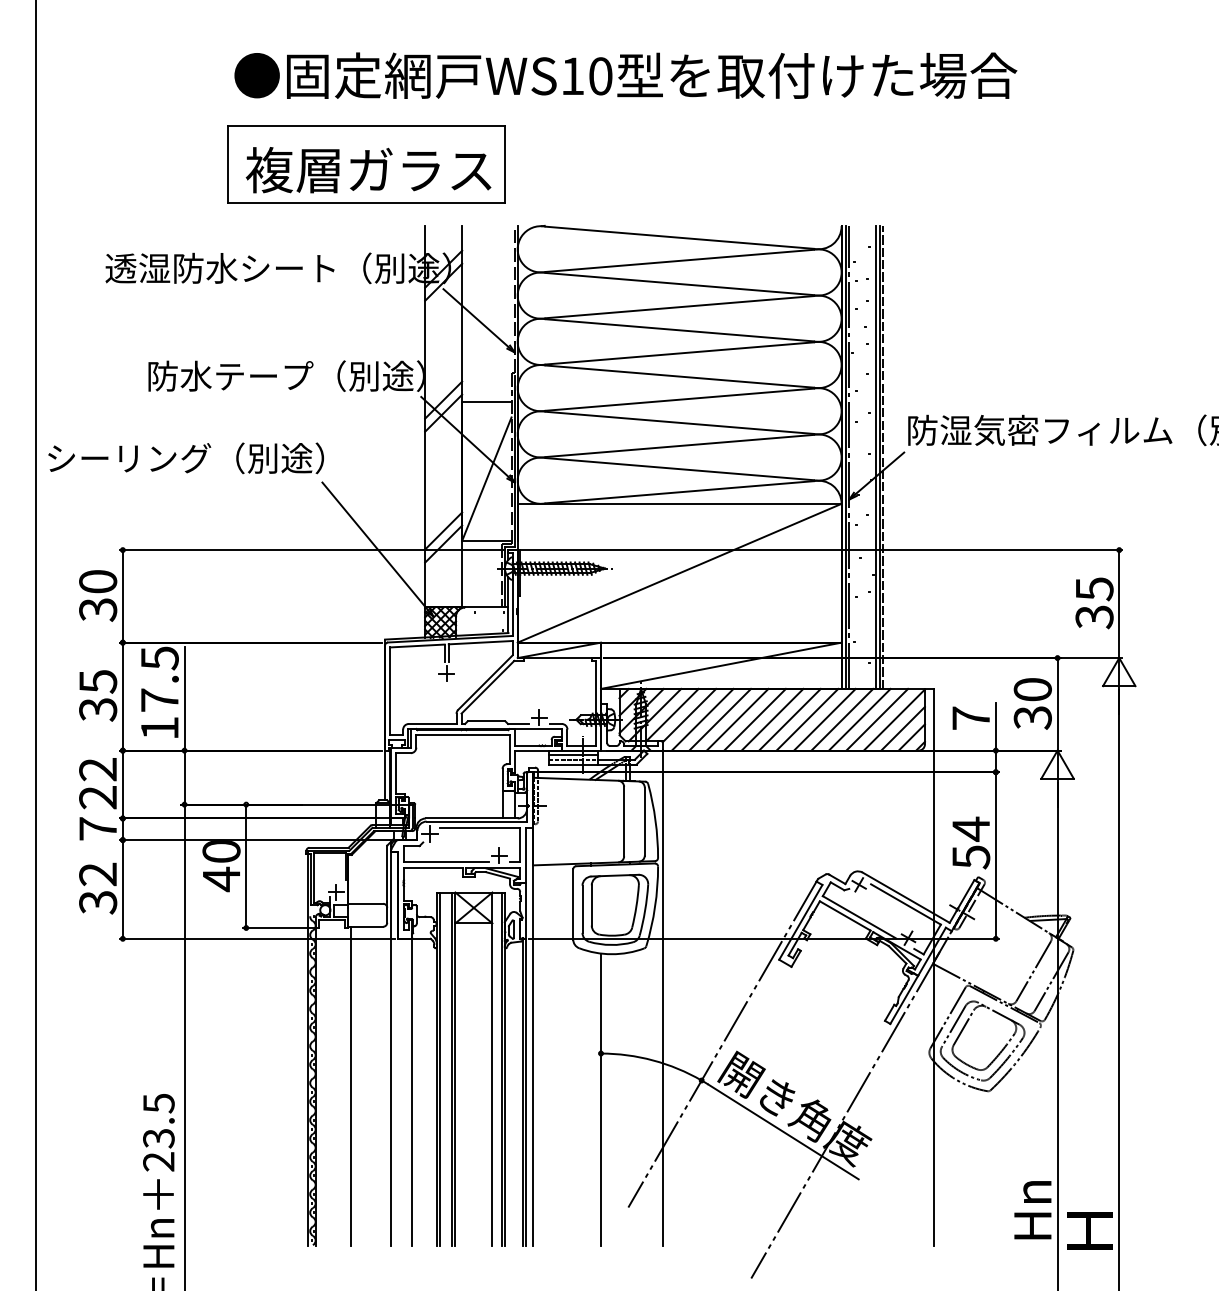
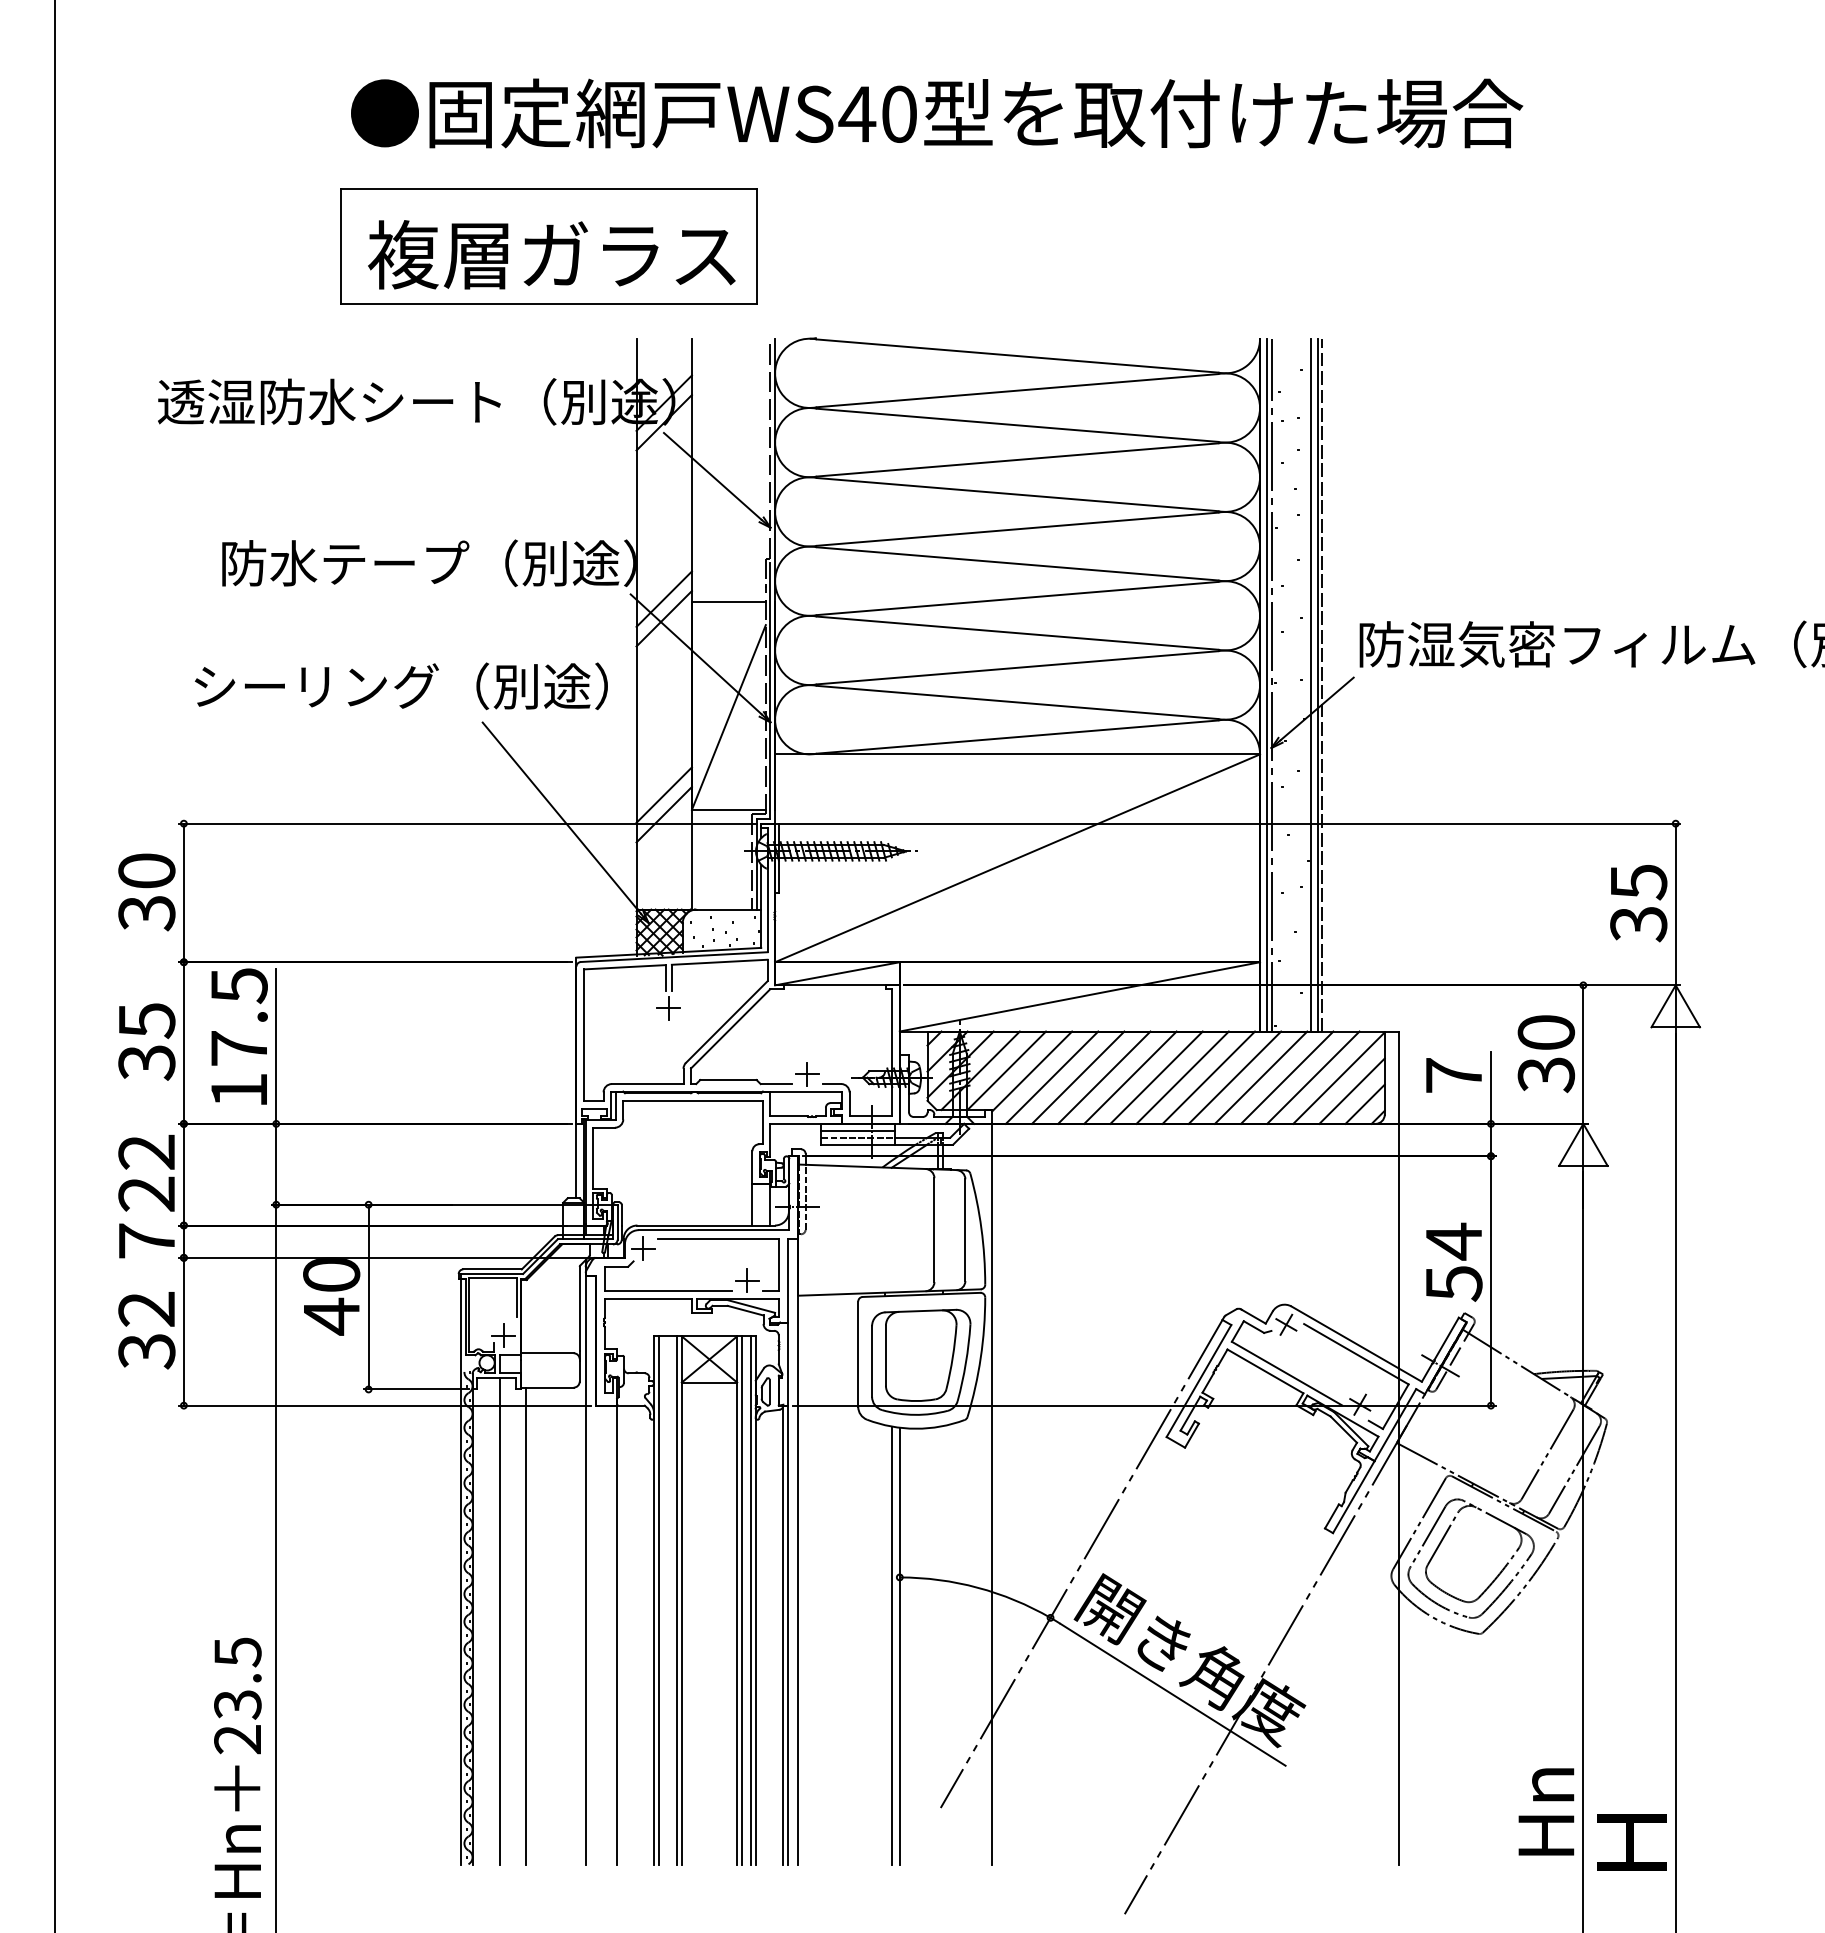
text: (572, 75) -> (857, 113), WS10 -> WS40
text: (185, 458) -> (400, 686), moved
line: (495, 1068) -> (741, 1599), added
line: (333, 1082) -> (499, 1620), added
line: (595, 1098) -> (891, 1644), added

